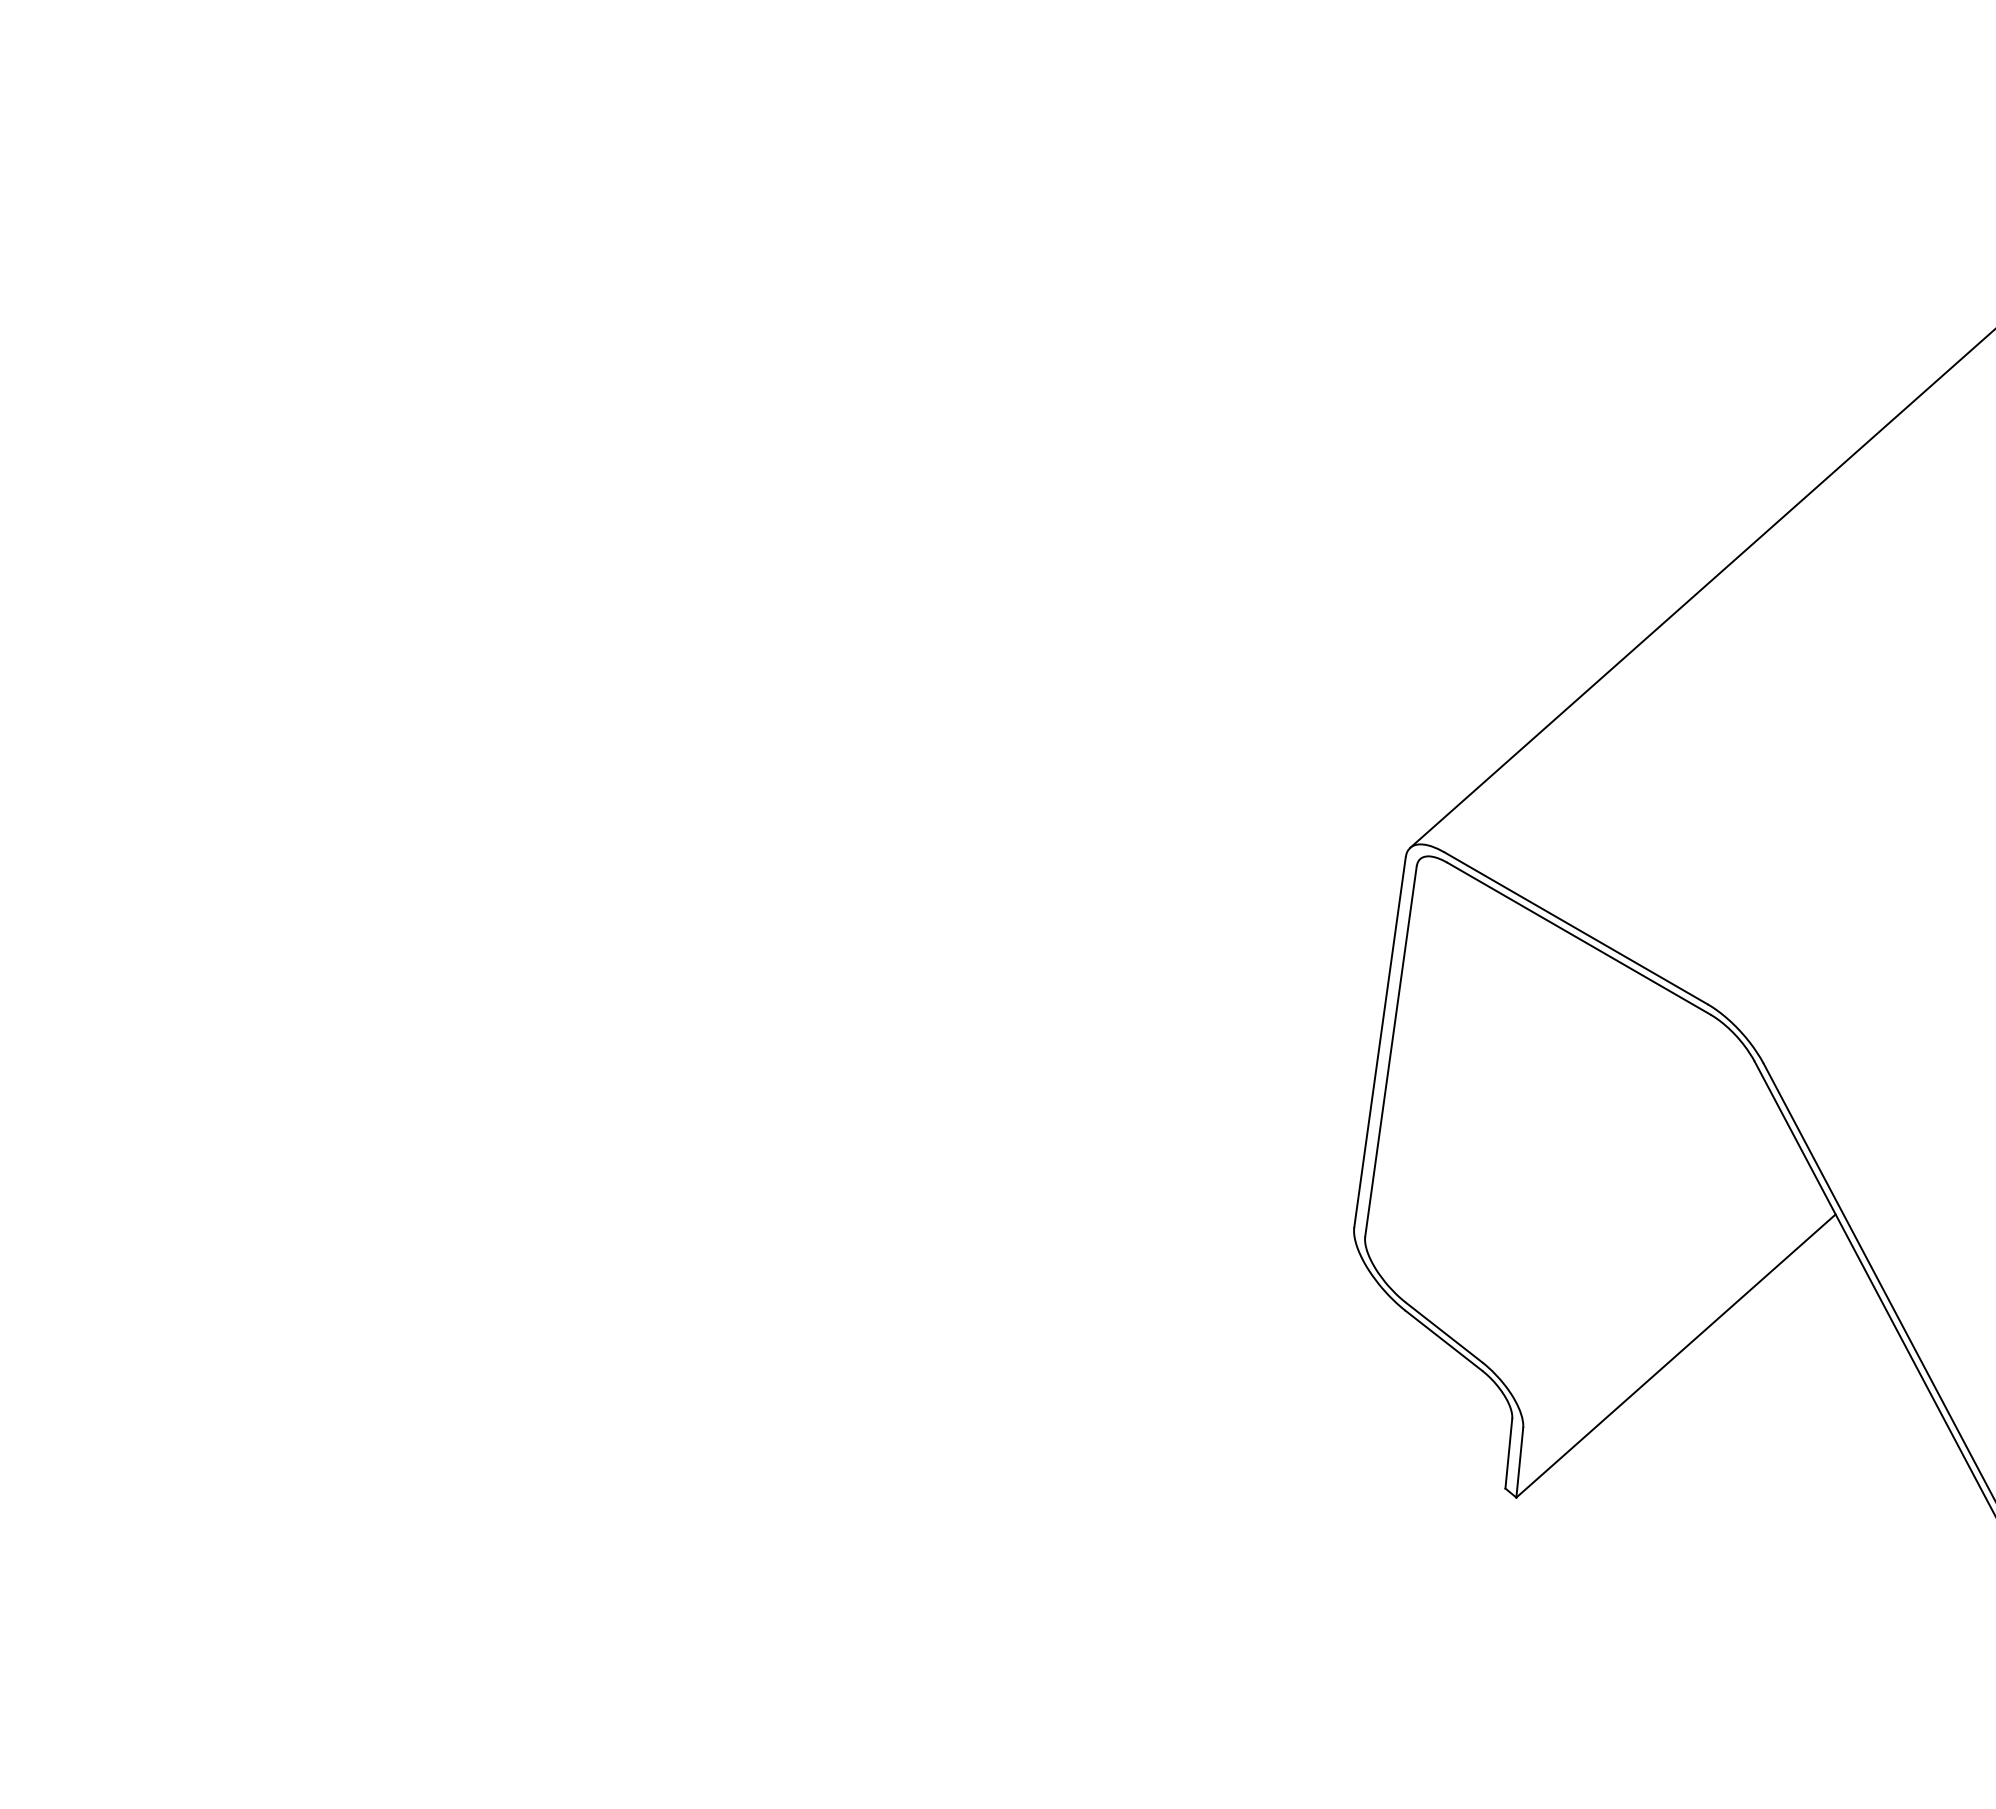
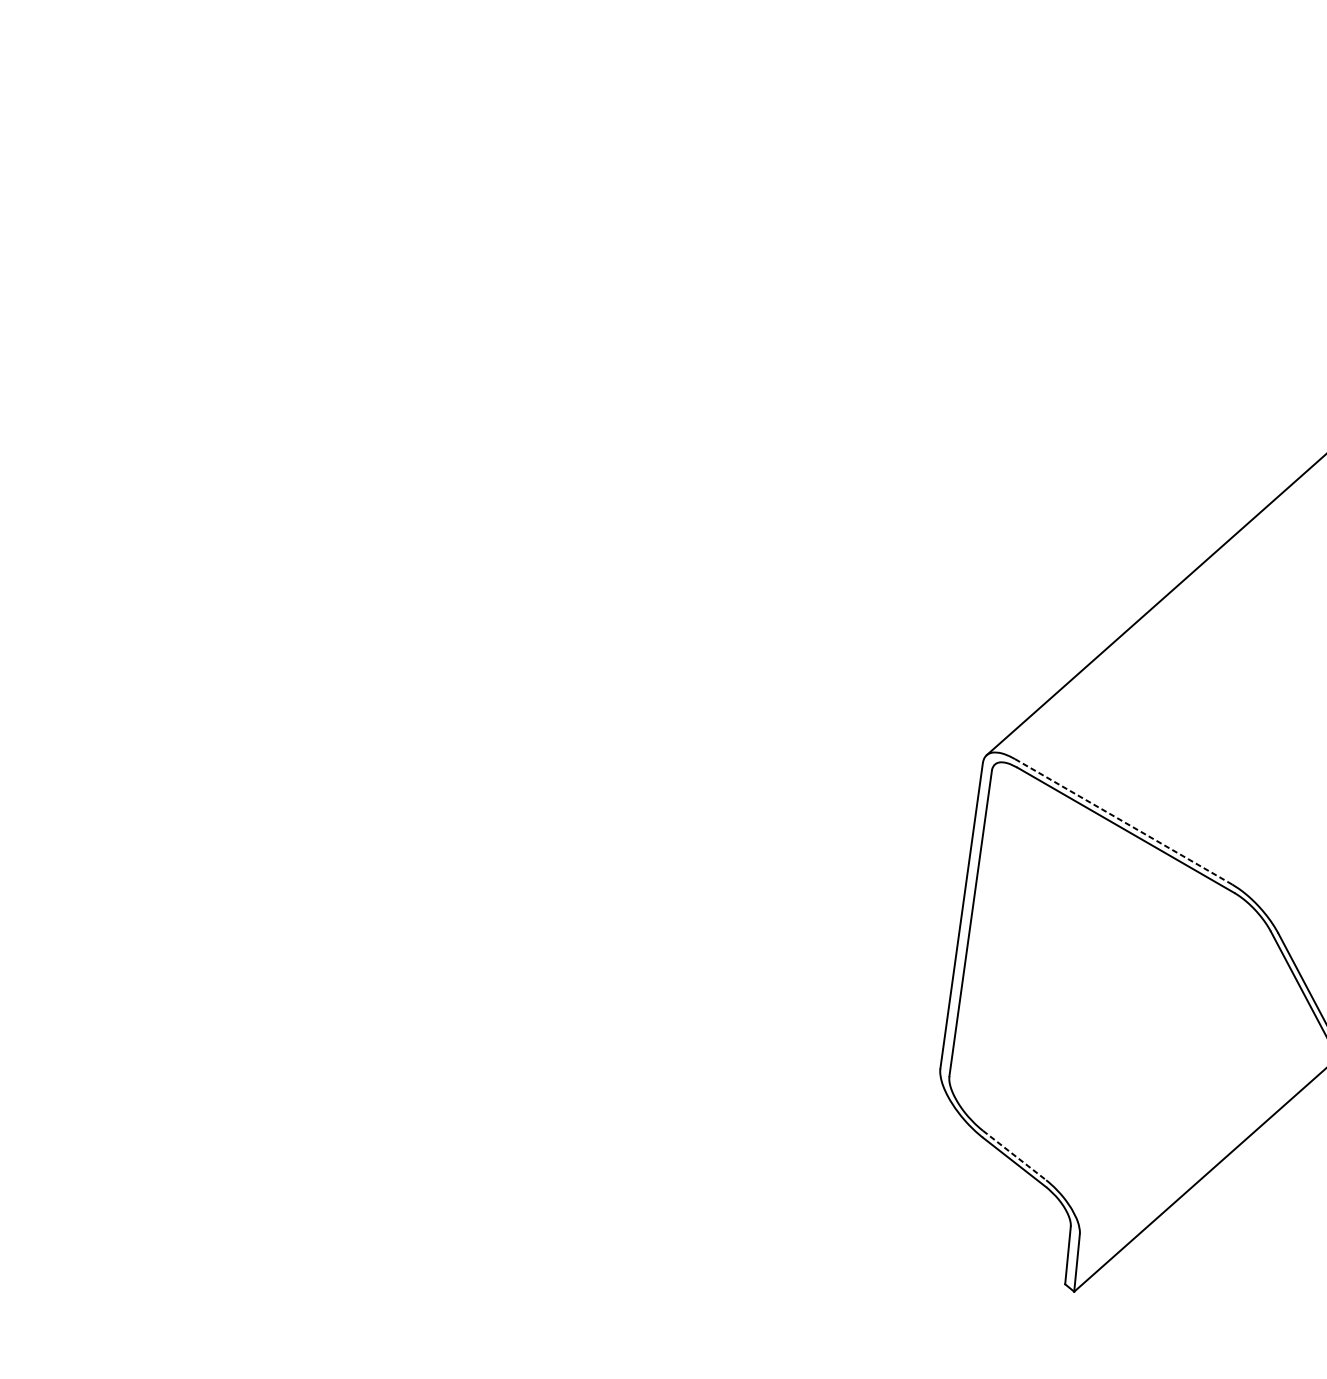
line: (1576, 928) -> (1123, 821), solid -> dashed
line: (1444, 1332) -> (1014, 1155), solid -> dashed

